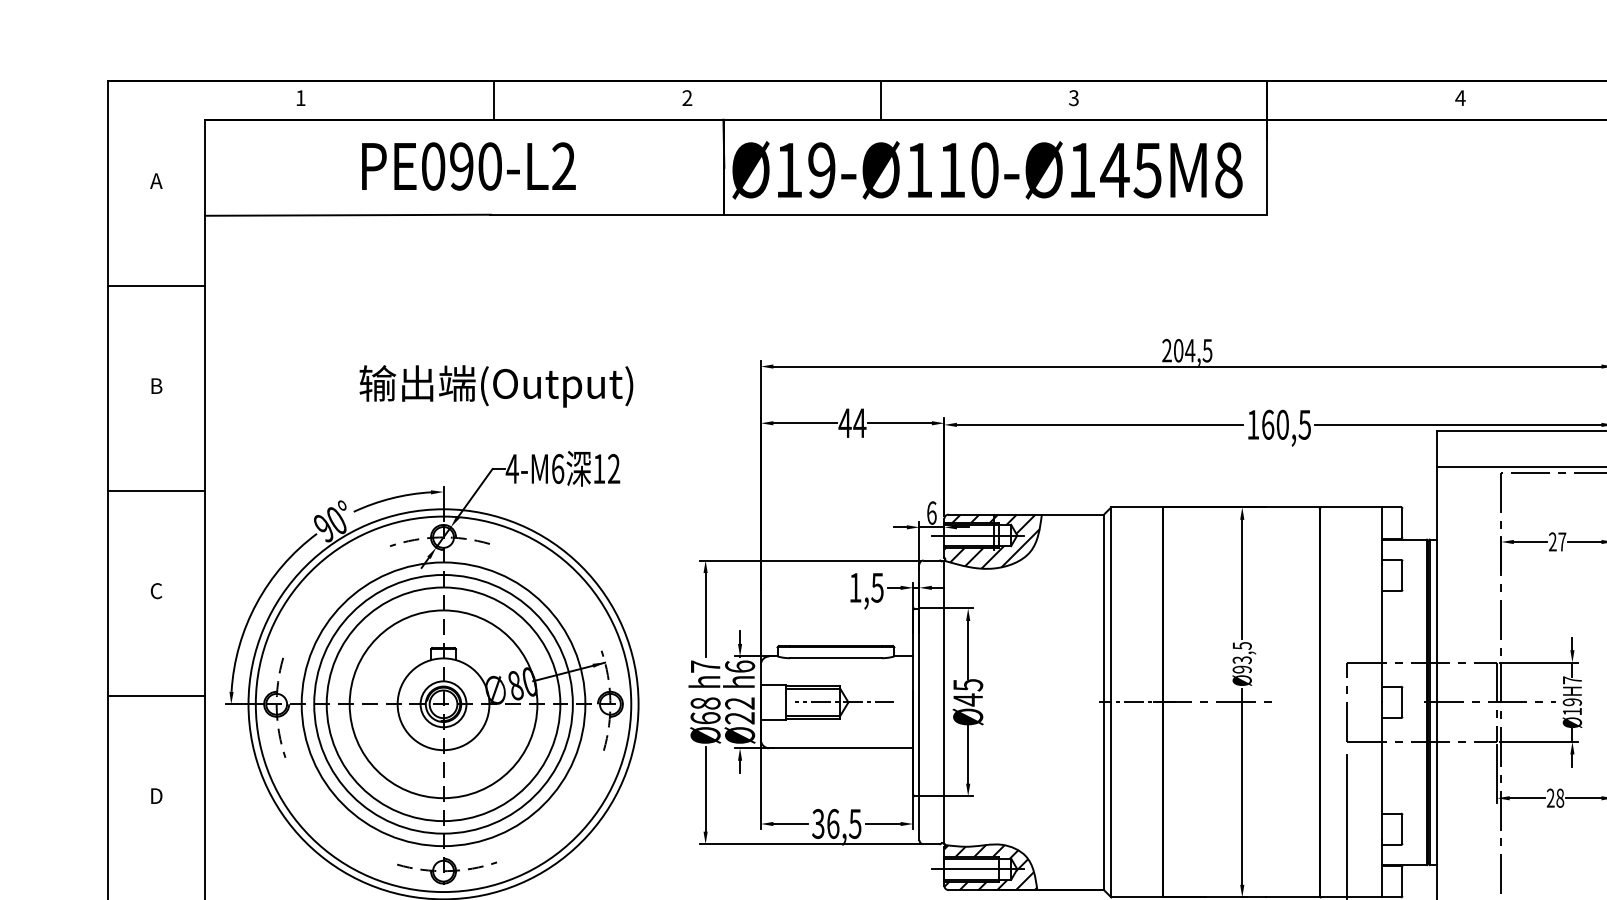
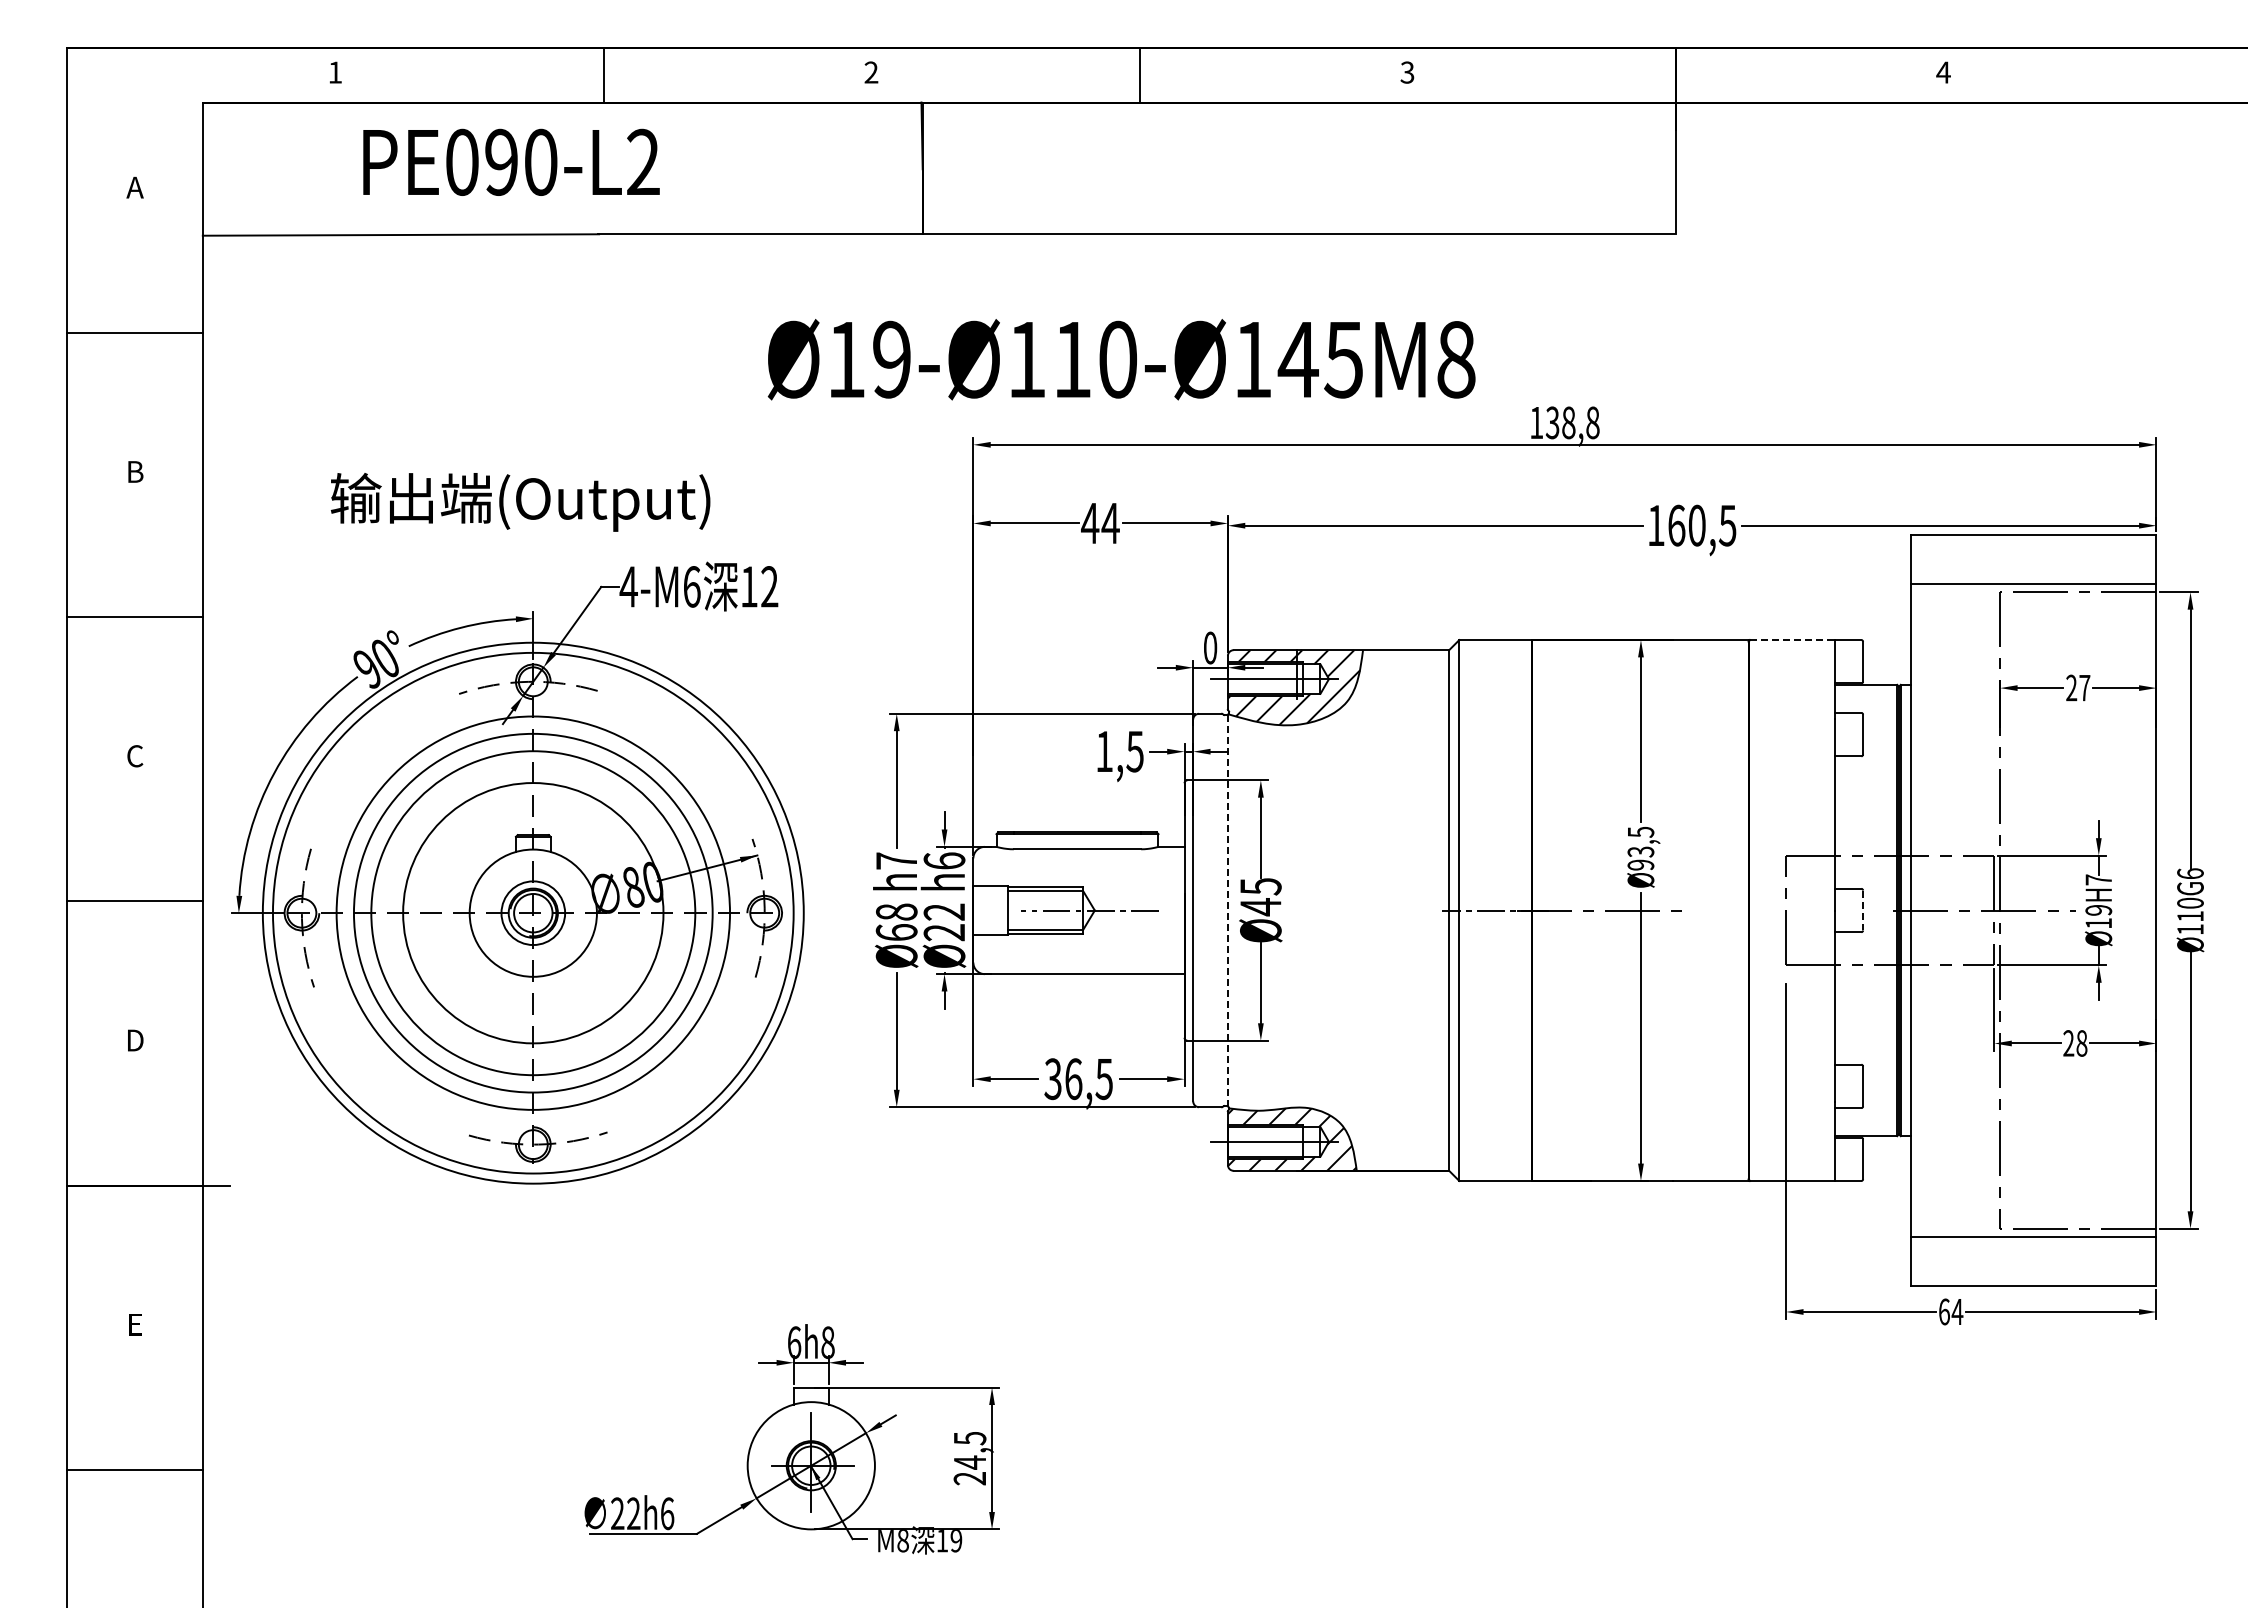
text: (468, 165) -> (511, 161), moved
text: (987, 170) -> (1121, 359), moved
text: (1187, 350) -> (1564, 422), 204,5 -> 138,8
text: (496, 386) -> (520, 502), moved
line: (1351, 507) -> (1792, 640), solid -> dashed
text: (931, 512) -> (1210, 647), 6 -> 0
line: (944, 702) -> (1227, 910), solid -> dashed
line: (1402, 702) -> (1863, 910), solid -> dashed

